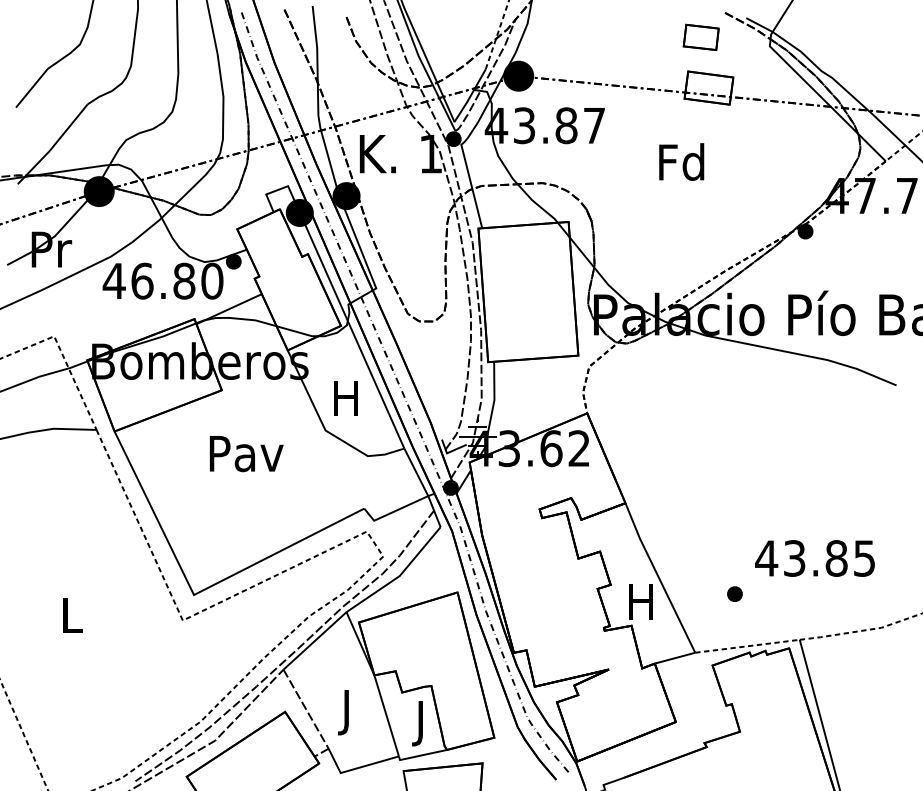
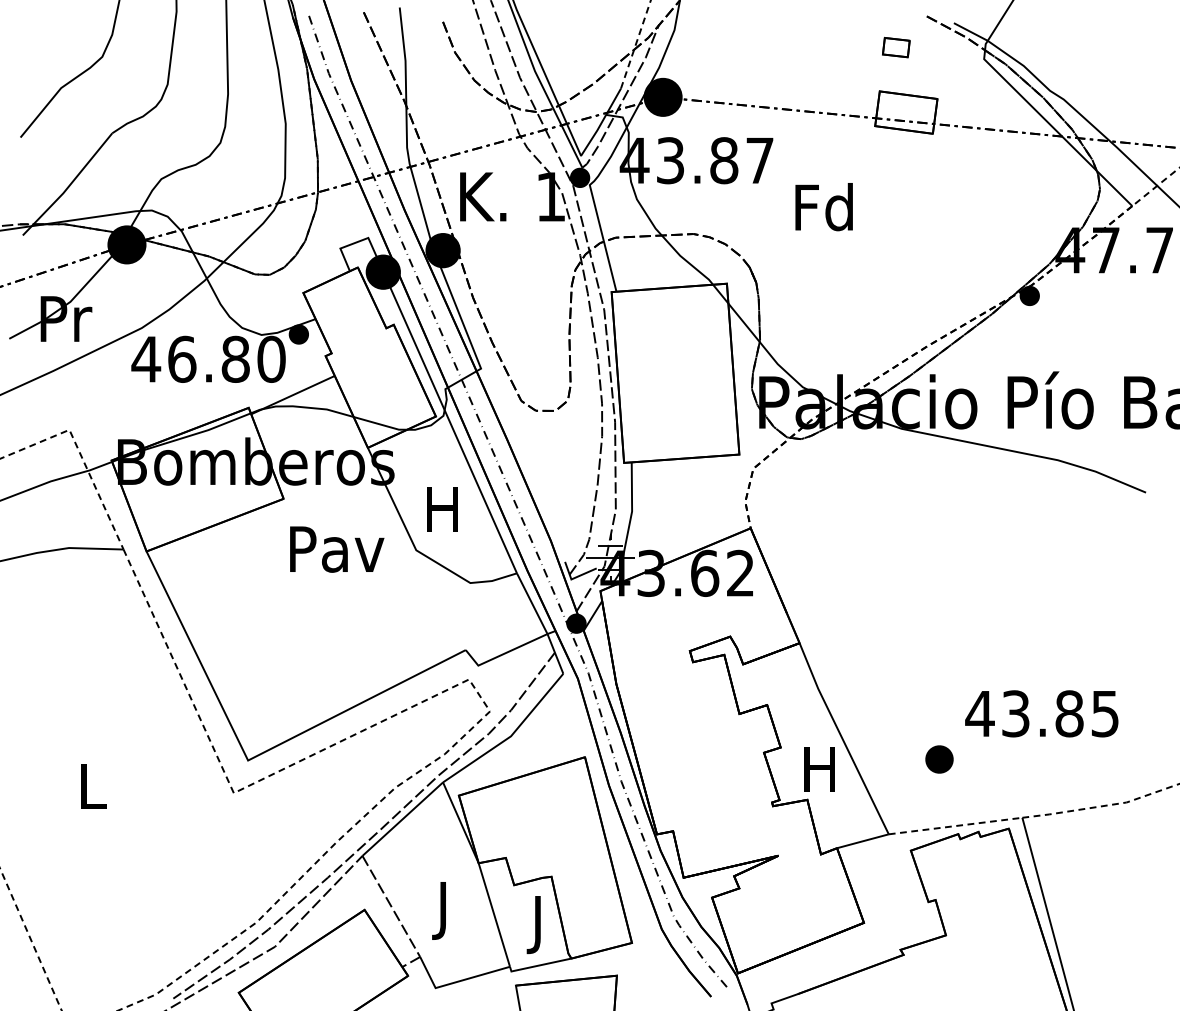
part: (700, 36) -> (895, 46), size x0.6
text: (681, 161) -> (823, 206), moved
text: (246, 454) -> (336, 550), moved
part: (734, 593) -> (938, 758), size x1.4

